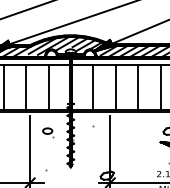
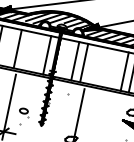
line: (48, 86) -> (47, 54), moved
line: (115, 86) -> (84, 62), moved
line: (138, 86) -> (125, 71), moved
part: (48, 132) -> (24, 112), moved

